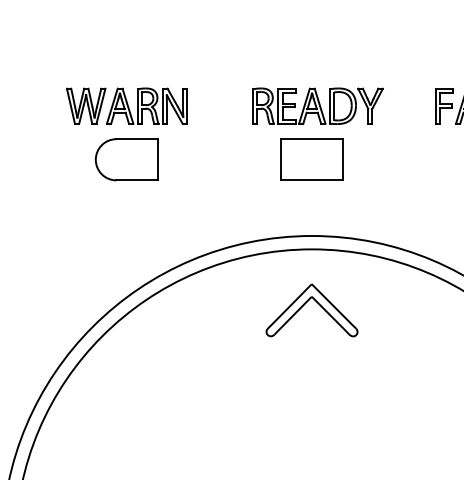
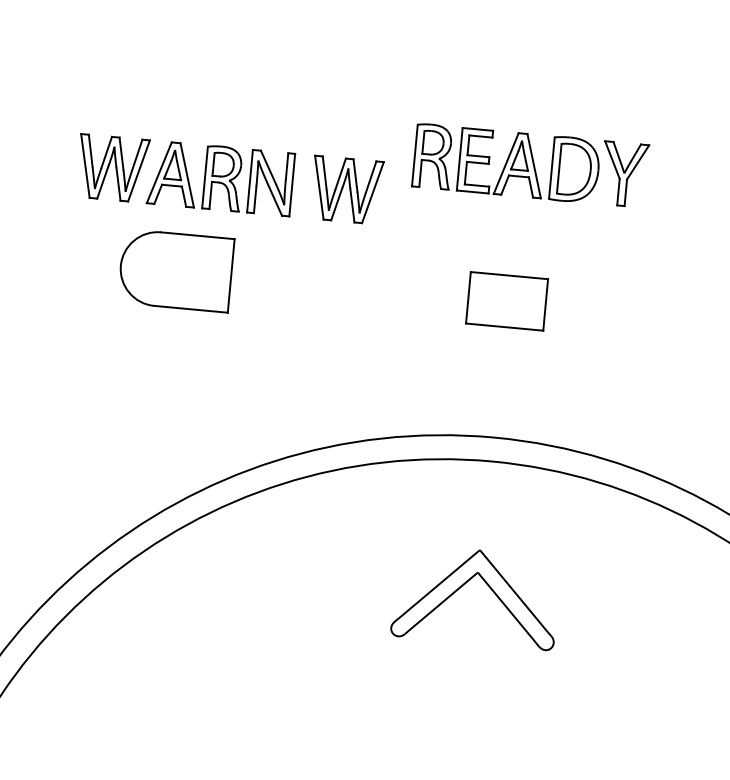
part: (217, 105) -> (347, 188), added
part: (317, 105) -> (529, 164), moved
part: (311, 159) -> (506, 300), size x0.7
part: (305, 304) -> (465, 585), moved

